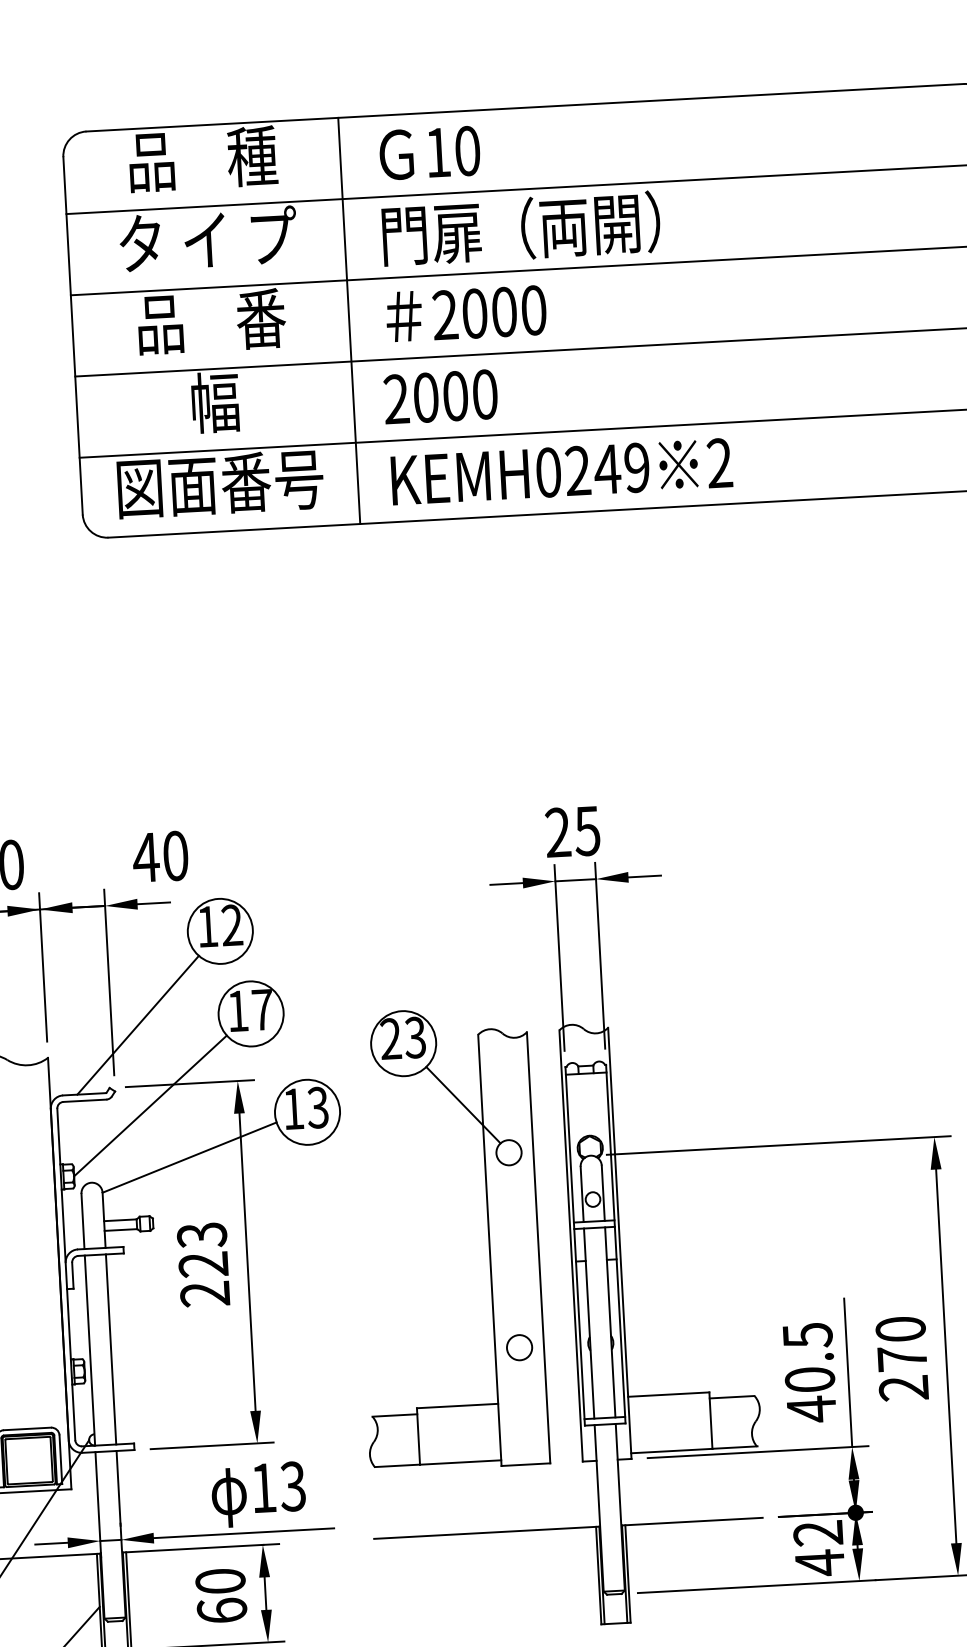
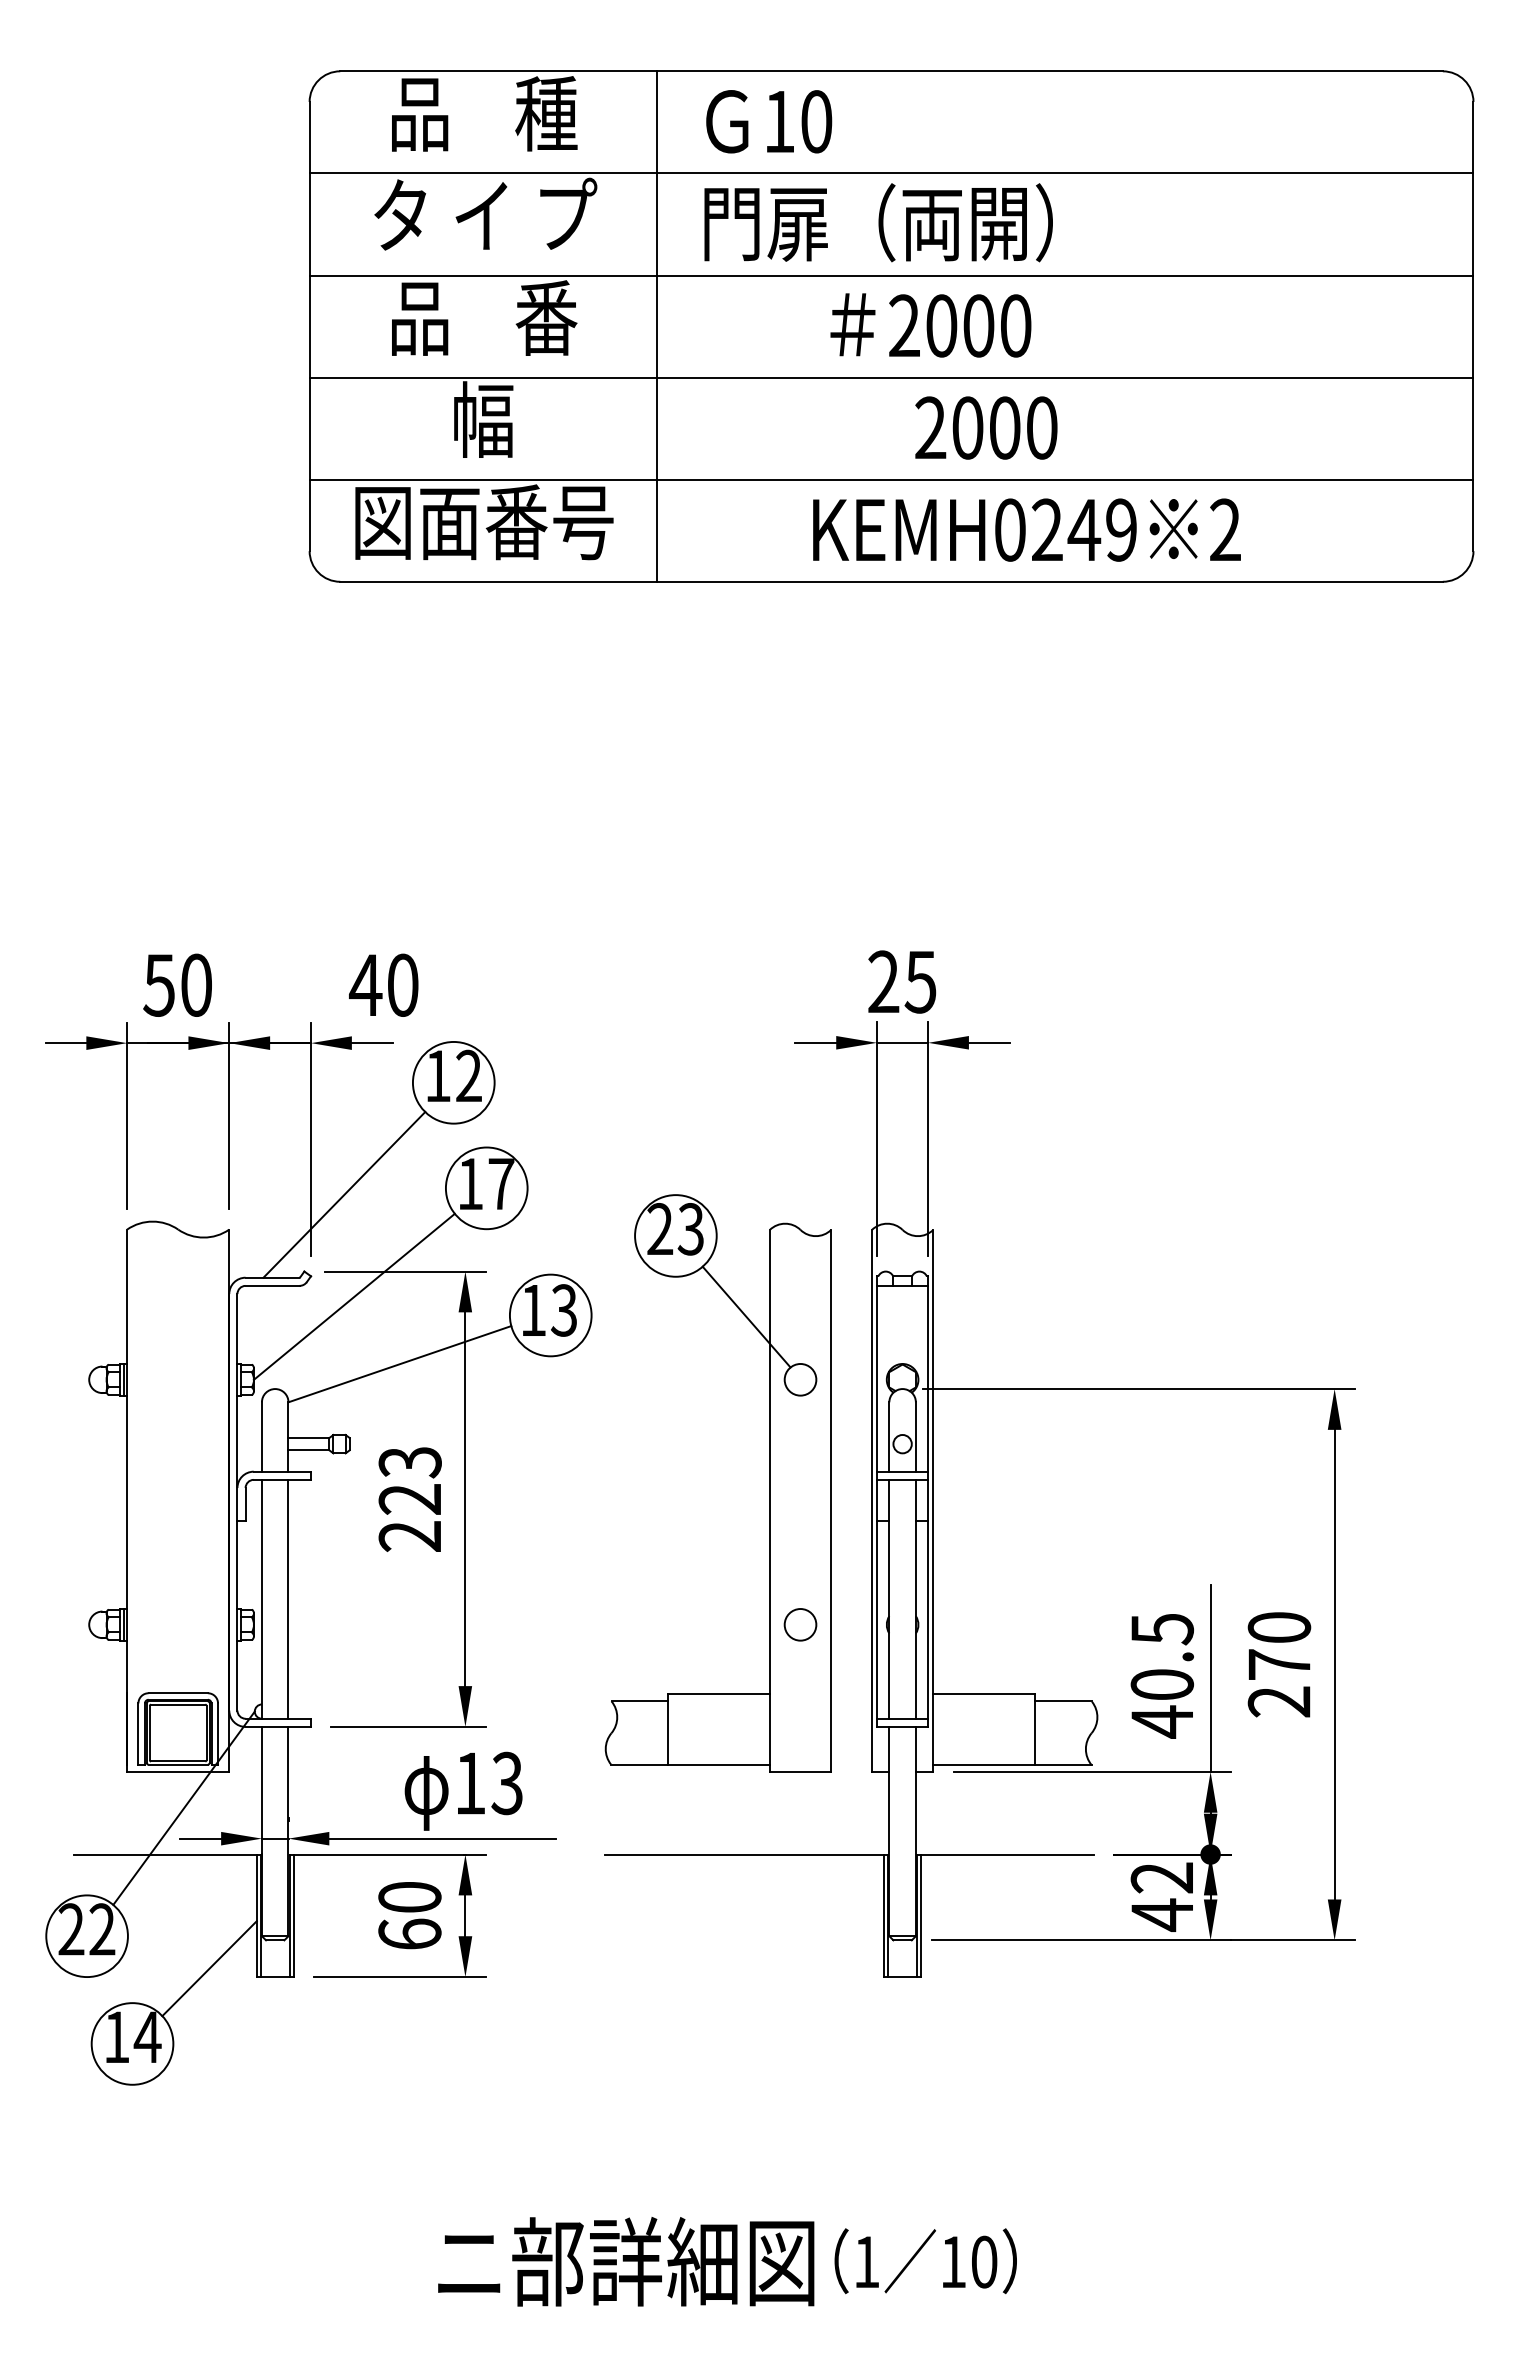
text: (465, 313) -> (930, 325), moved
text: (440, 396) -> (986, 427), moved
text: (561, 471) -> (1026, 529), moved

